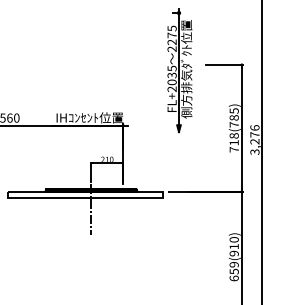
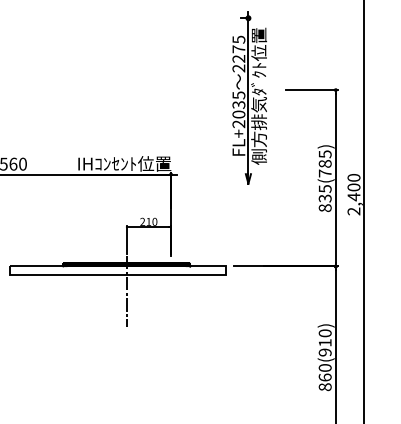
text: (254, 139) -> (353, 194), 3,276 -> 2,400
text: (233, 142) -> (324, 198), 718(785) -> 835(785)
text: (233, 271) -> (324, 377), 659(910) -> 860(910)

